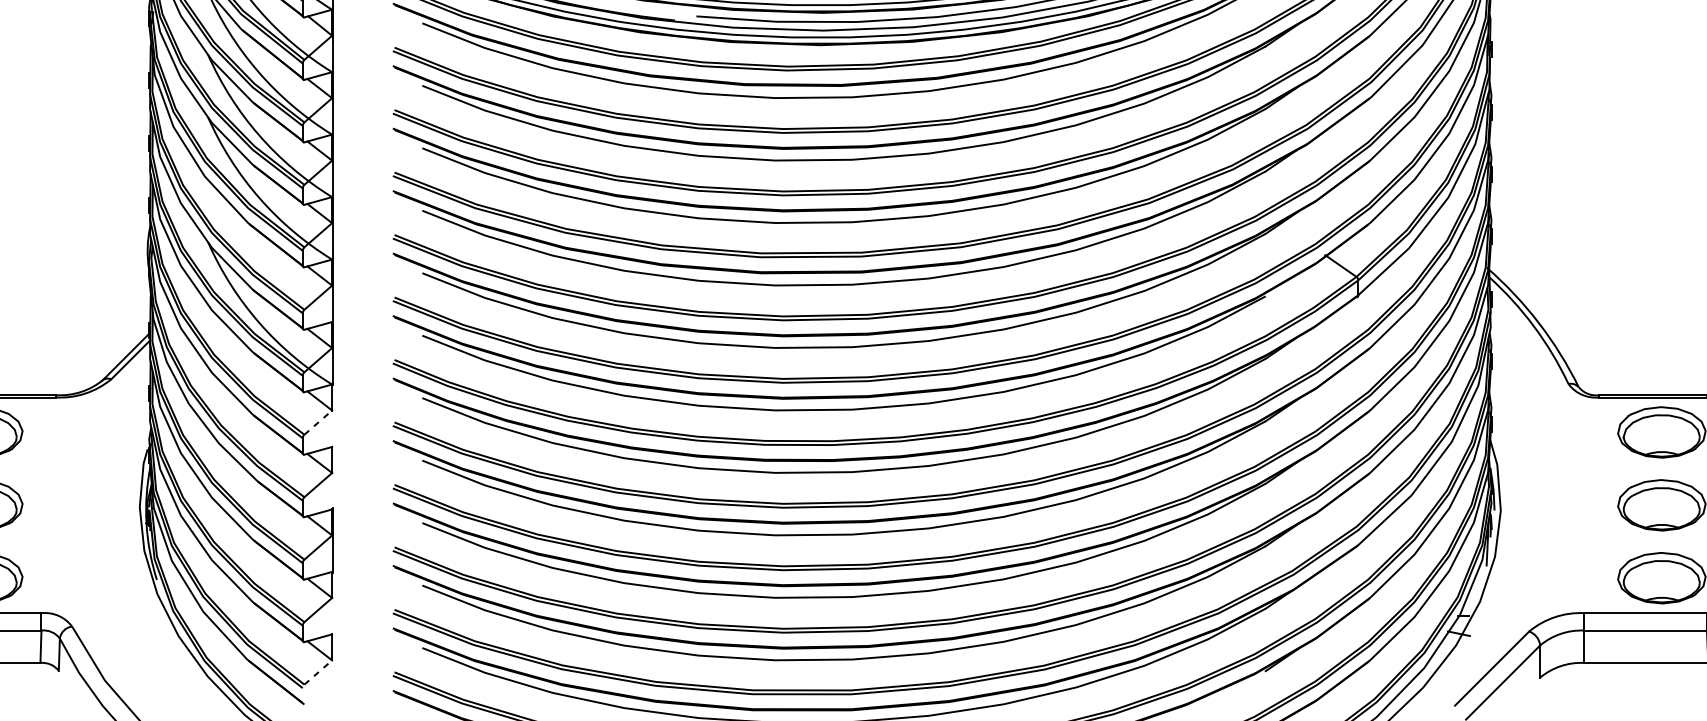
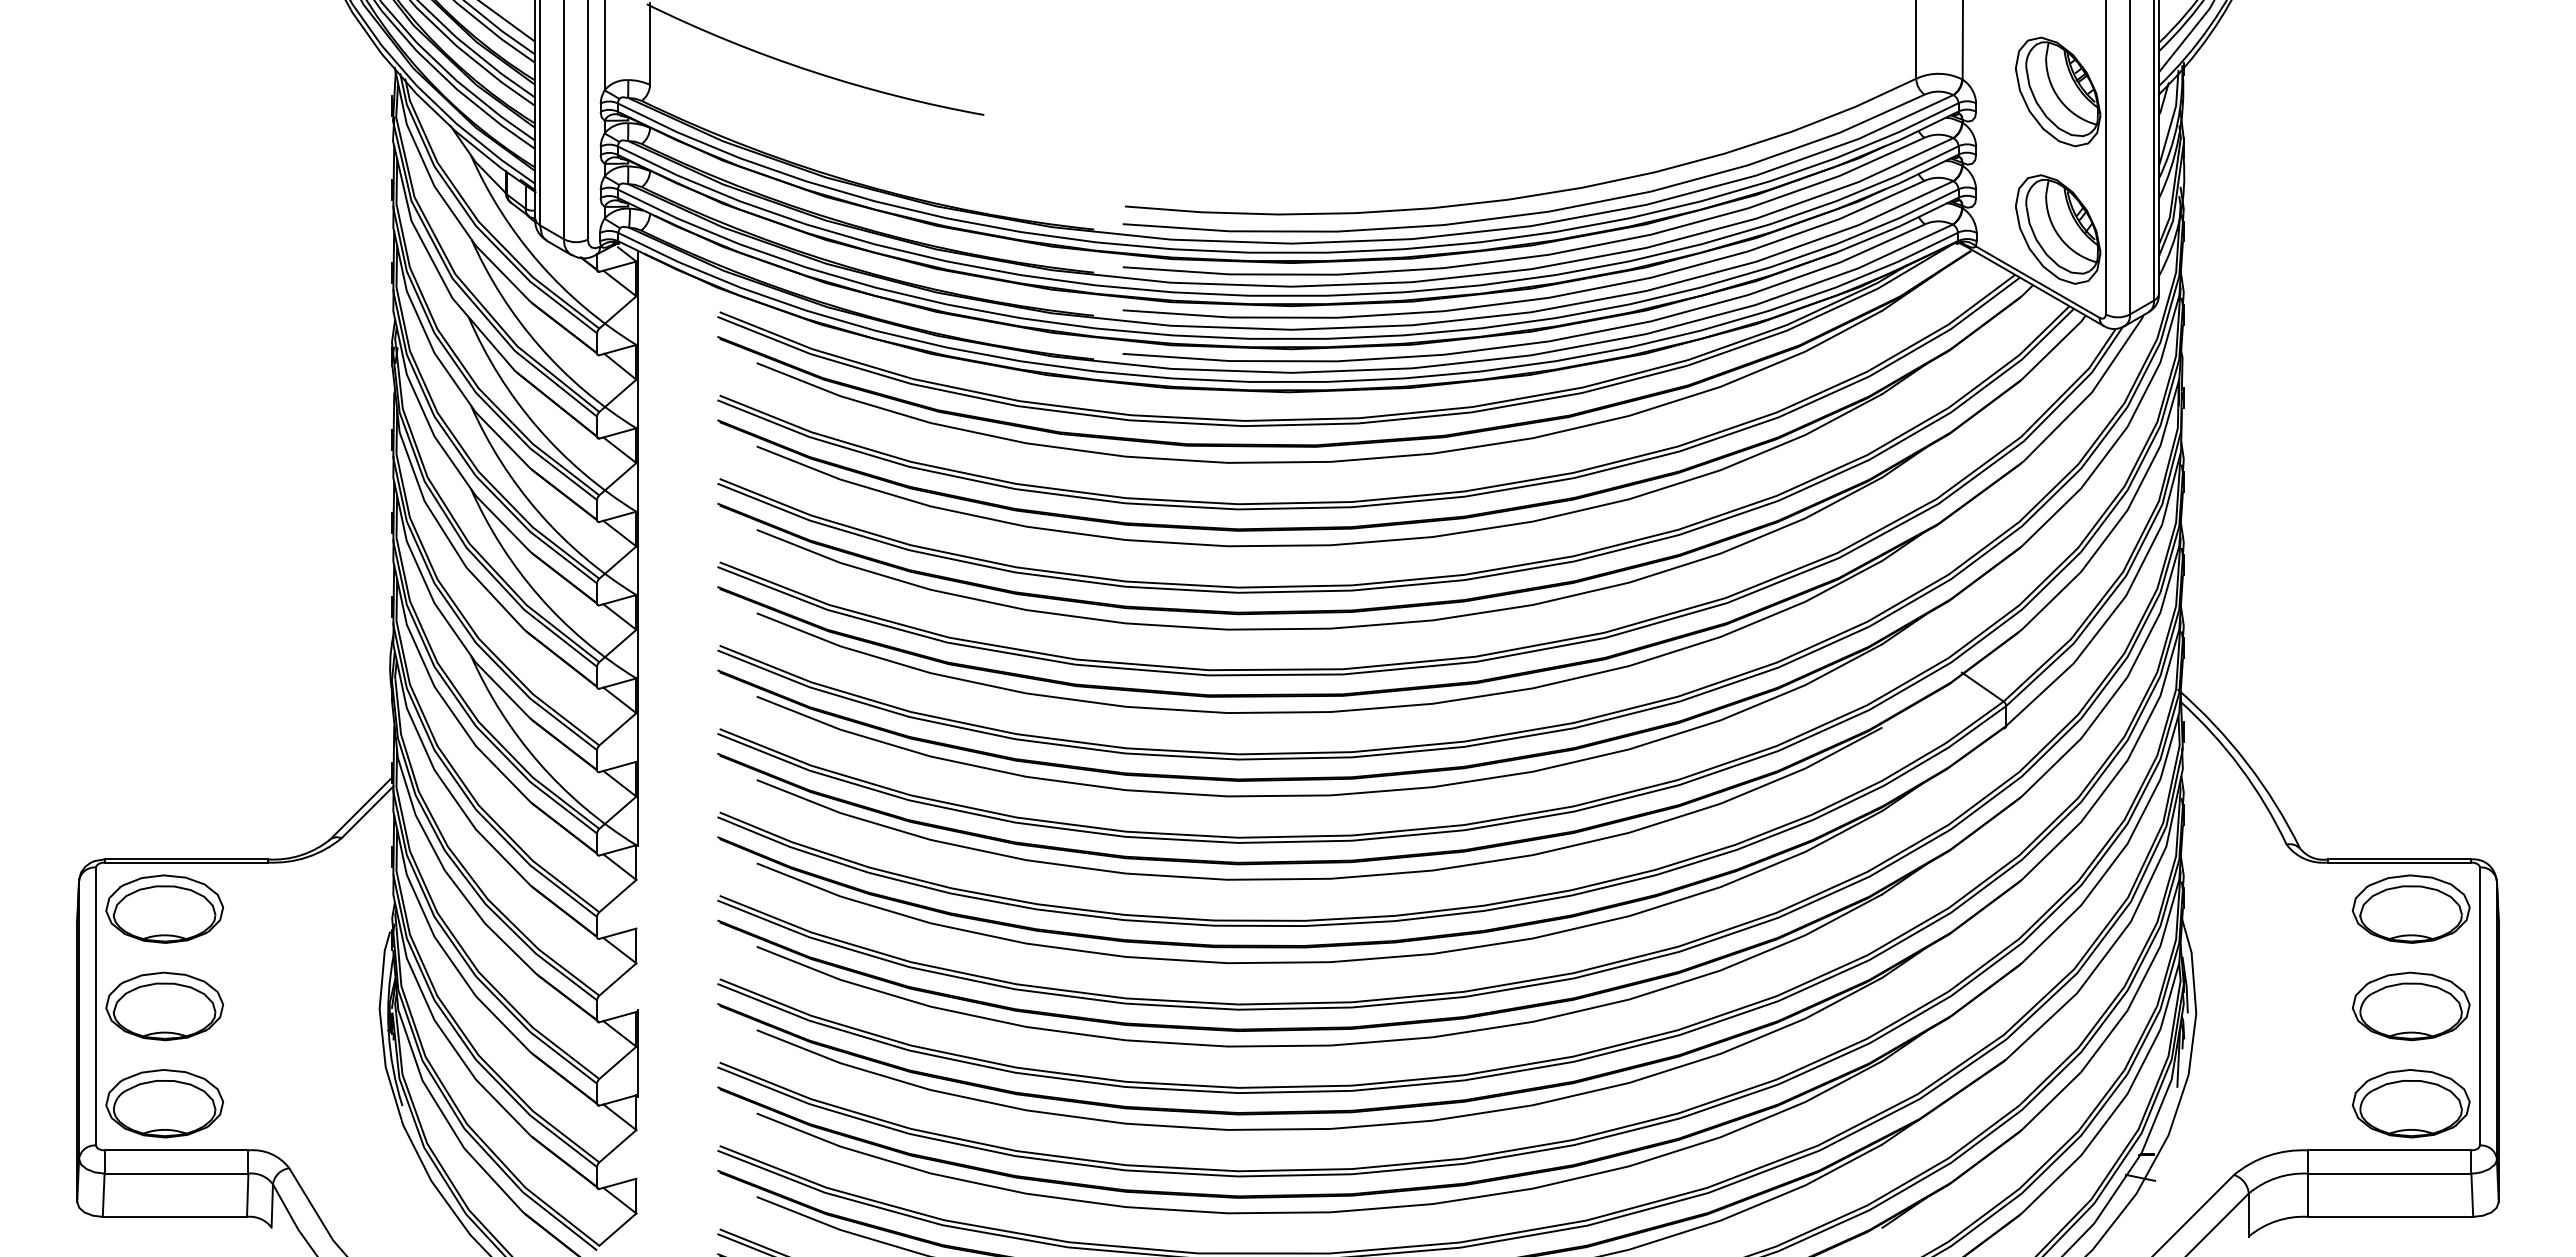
line: (318, 422) -> (617, 896), dashed -> solid
line: (318, 672) -> (617, 1229), dashed -> solid

